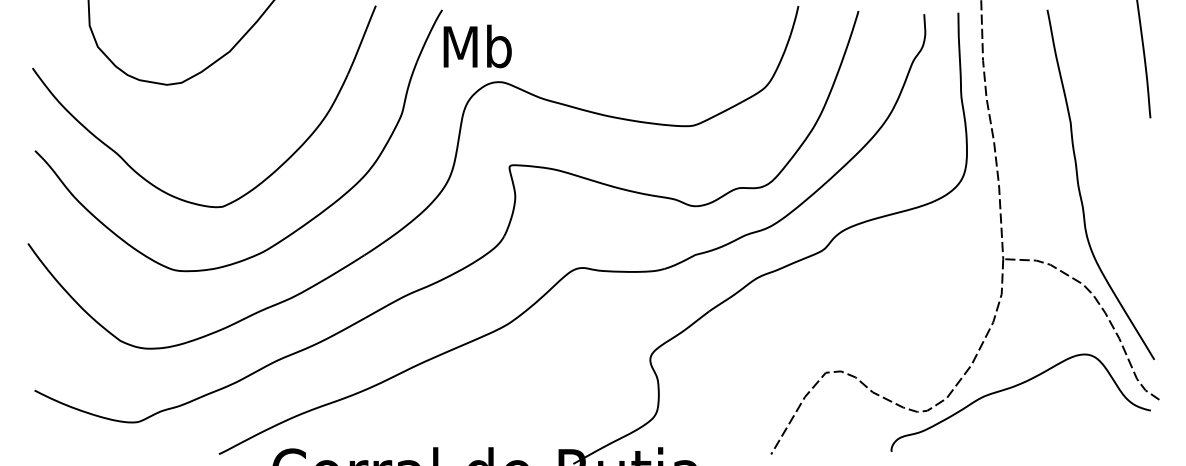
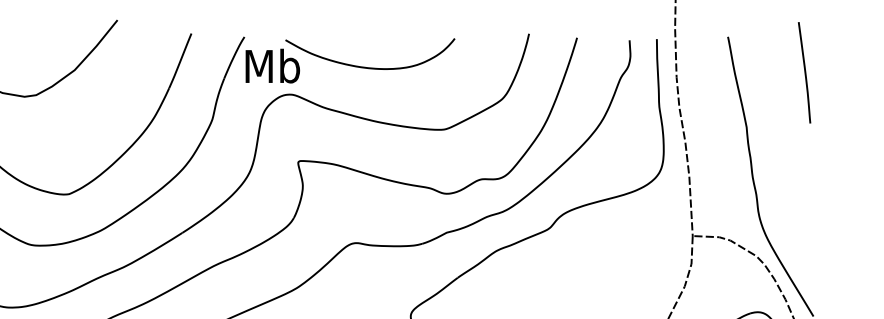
curve: (595, 47) -> (366, 66), added

